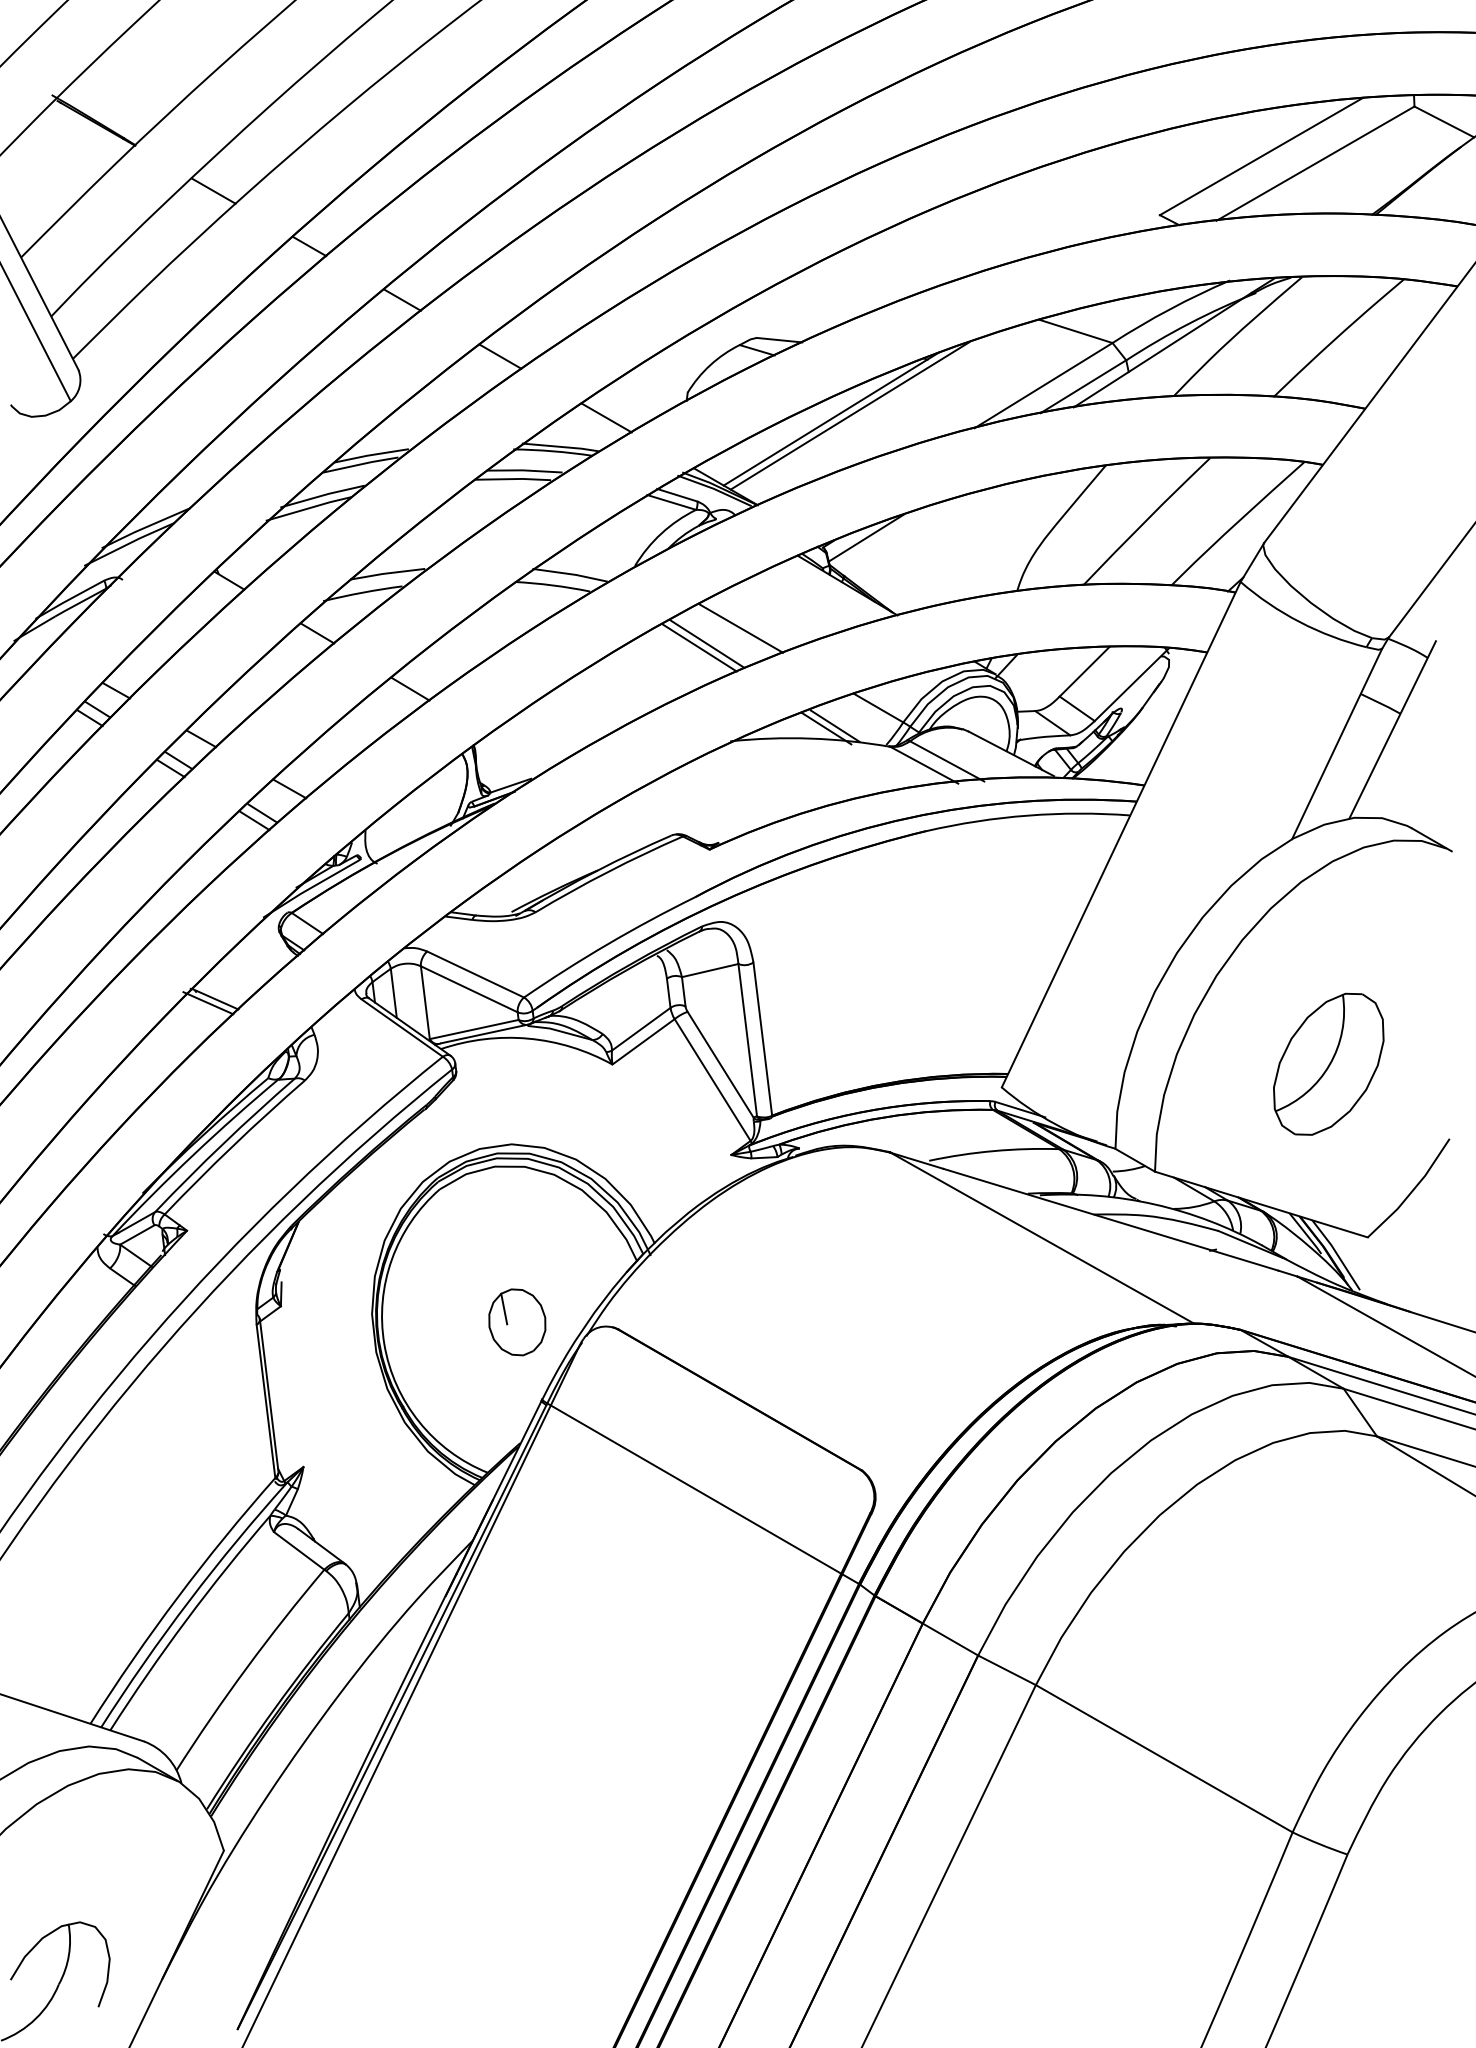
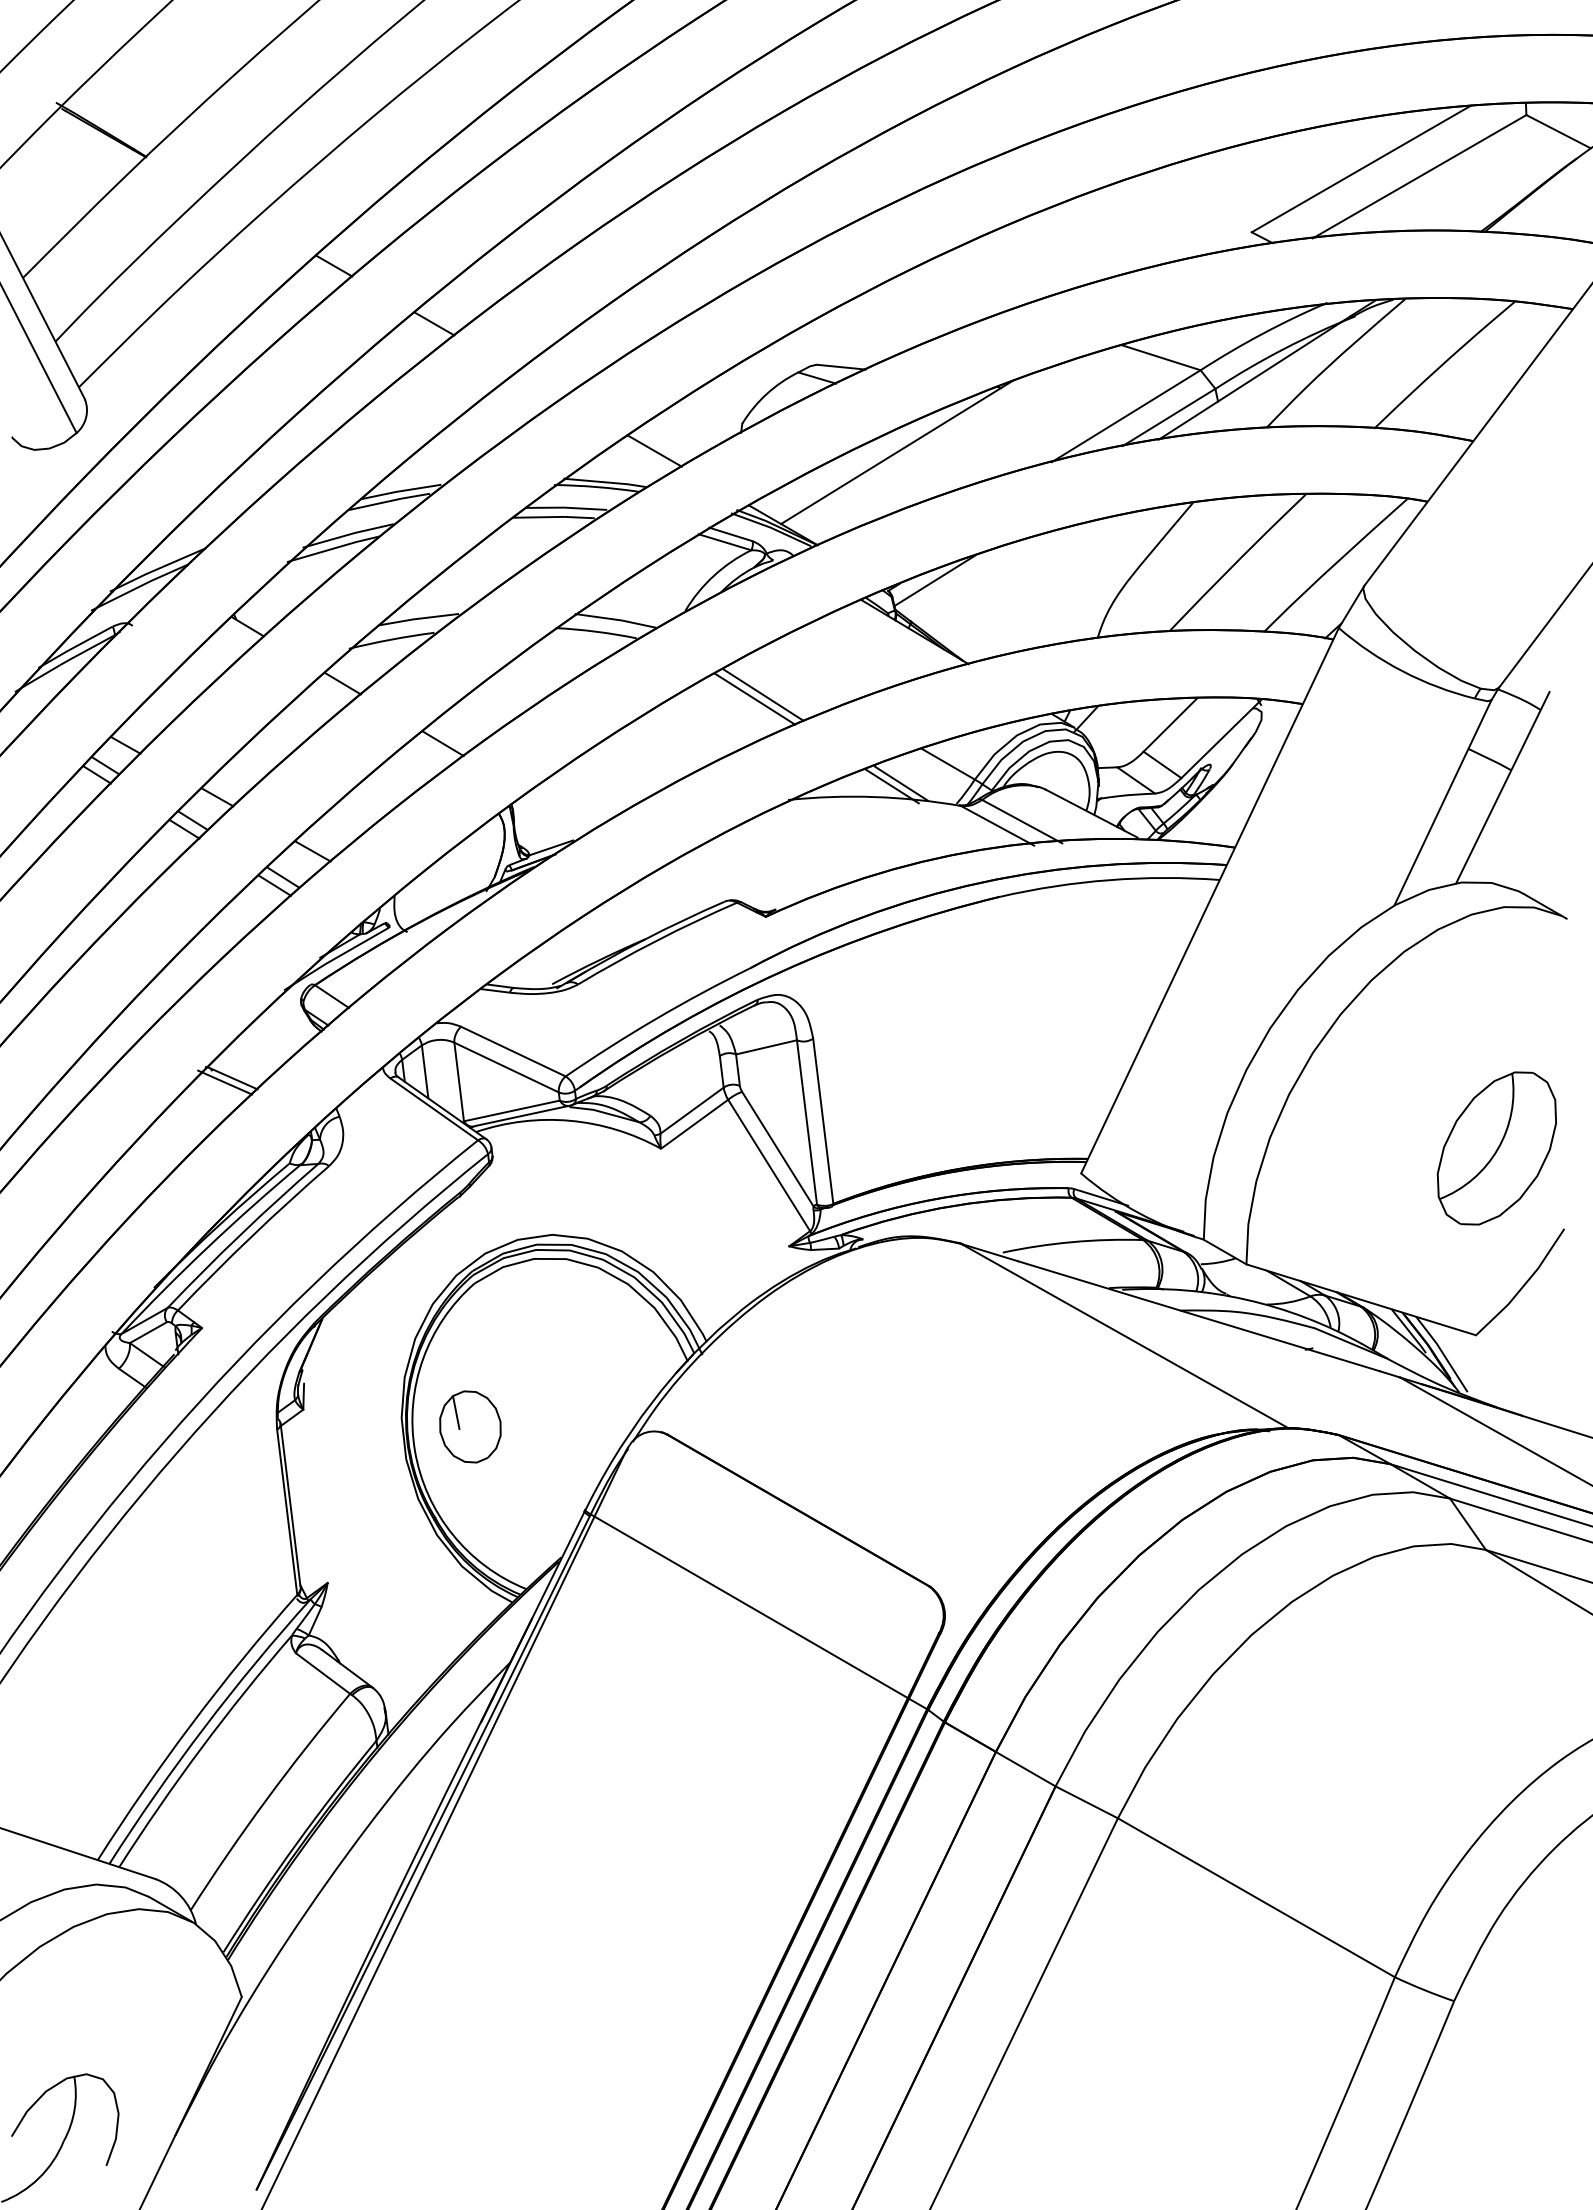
line: (213, 190) -> (230, 205), removed
line: (499, 356) -> (539, 384), removed
line: (850, 415) -> (917, 448), removed
line: (740, 627) -> (799, 677), removed
part: (1328, 1064) -> (1496, 1148), moved
part: (517, 1321) -> (470, 1426), moved

